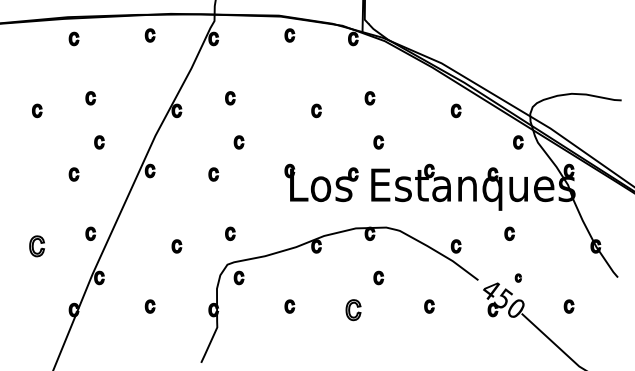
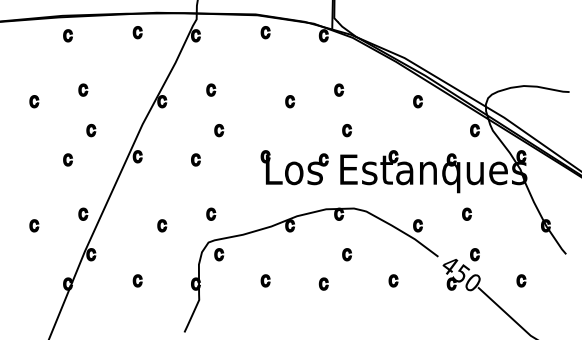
part: (37, 246) -> (34, 225), size x0.62
part: (517, 277) -> (474, 254), size x1.67
part: (352, 309) -> (323, 283), size x0.62

